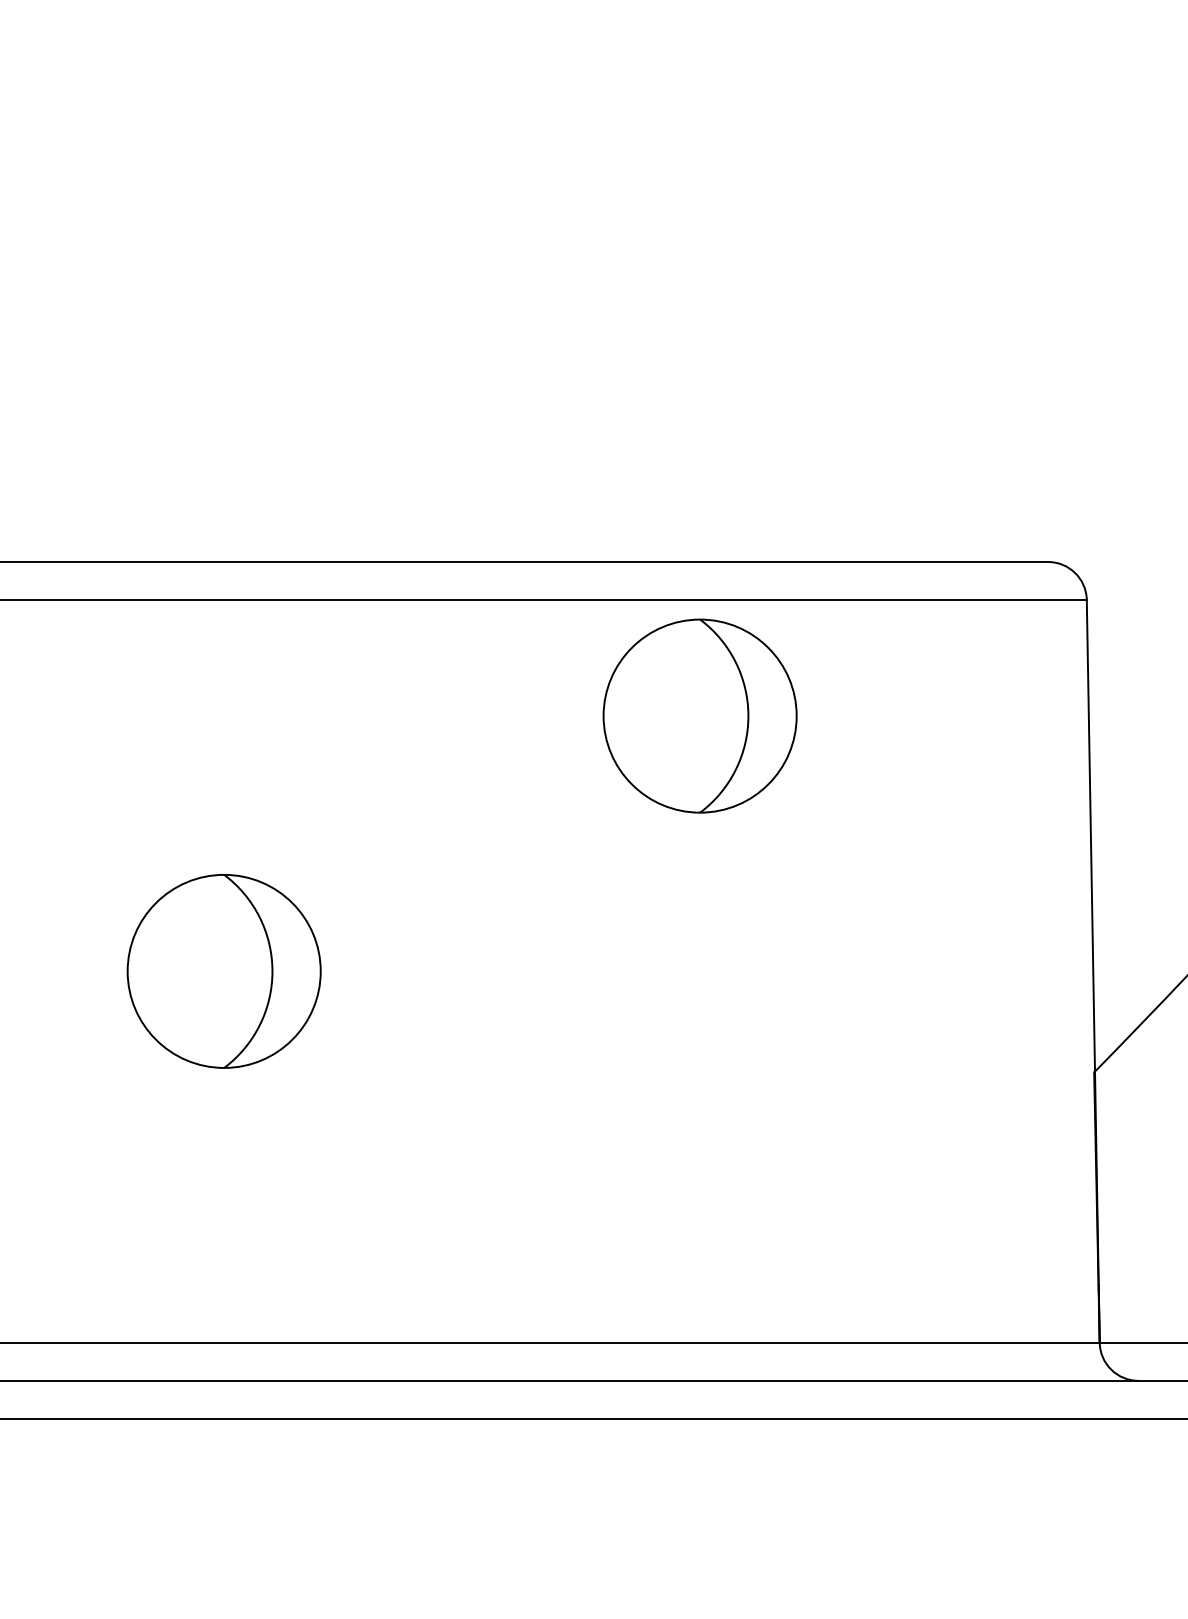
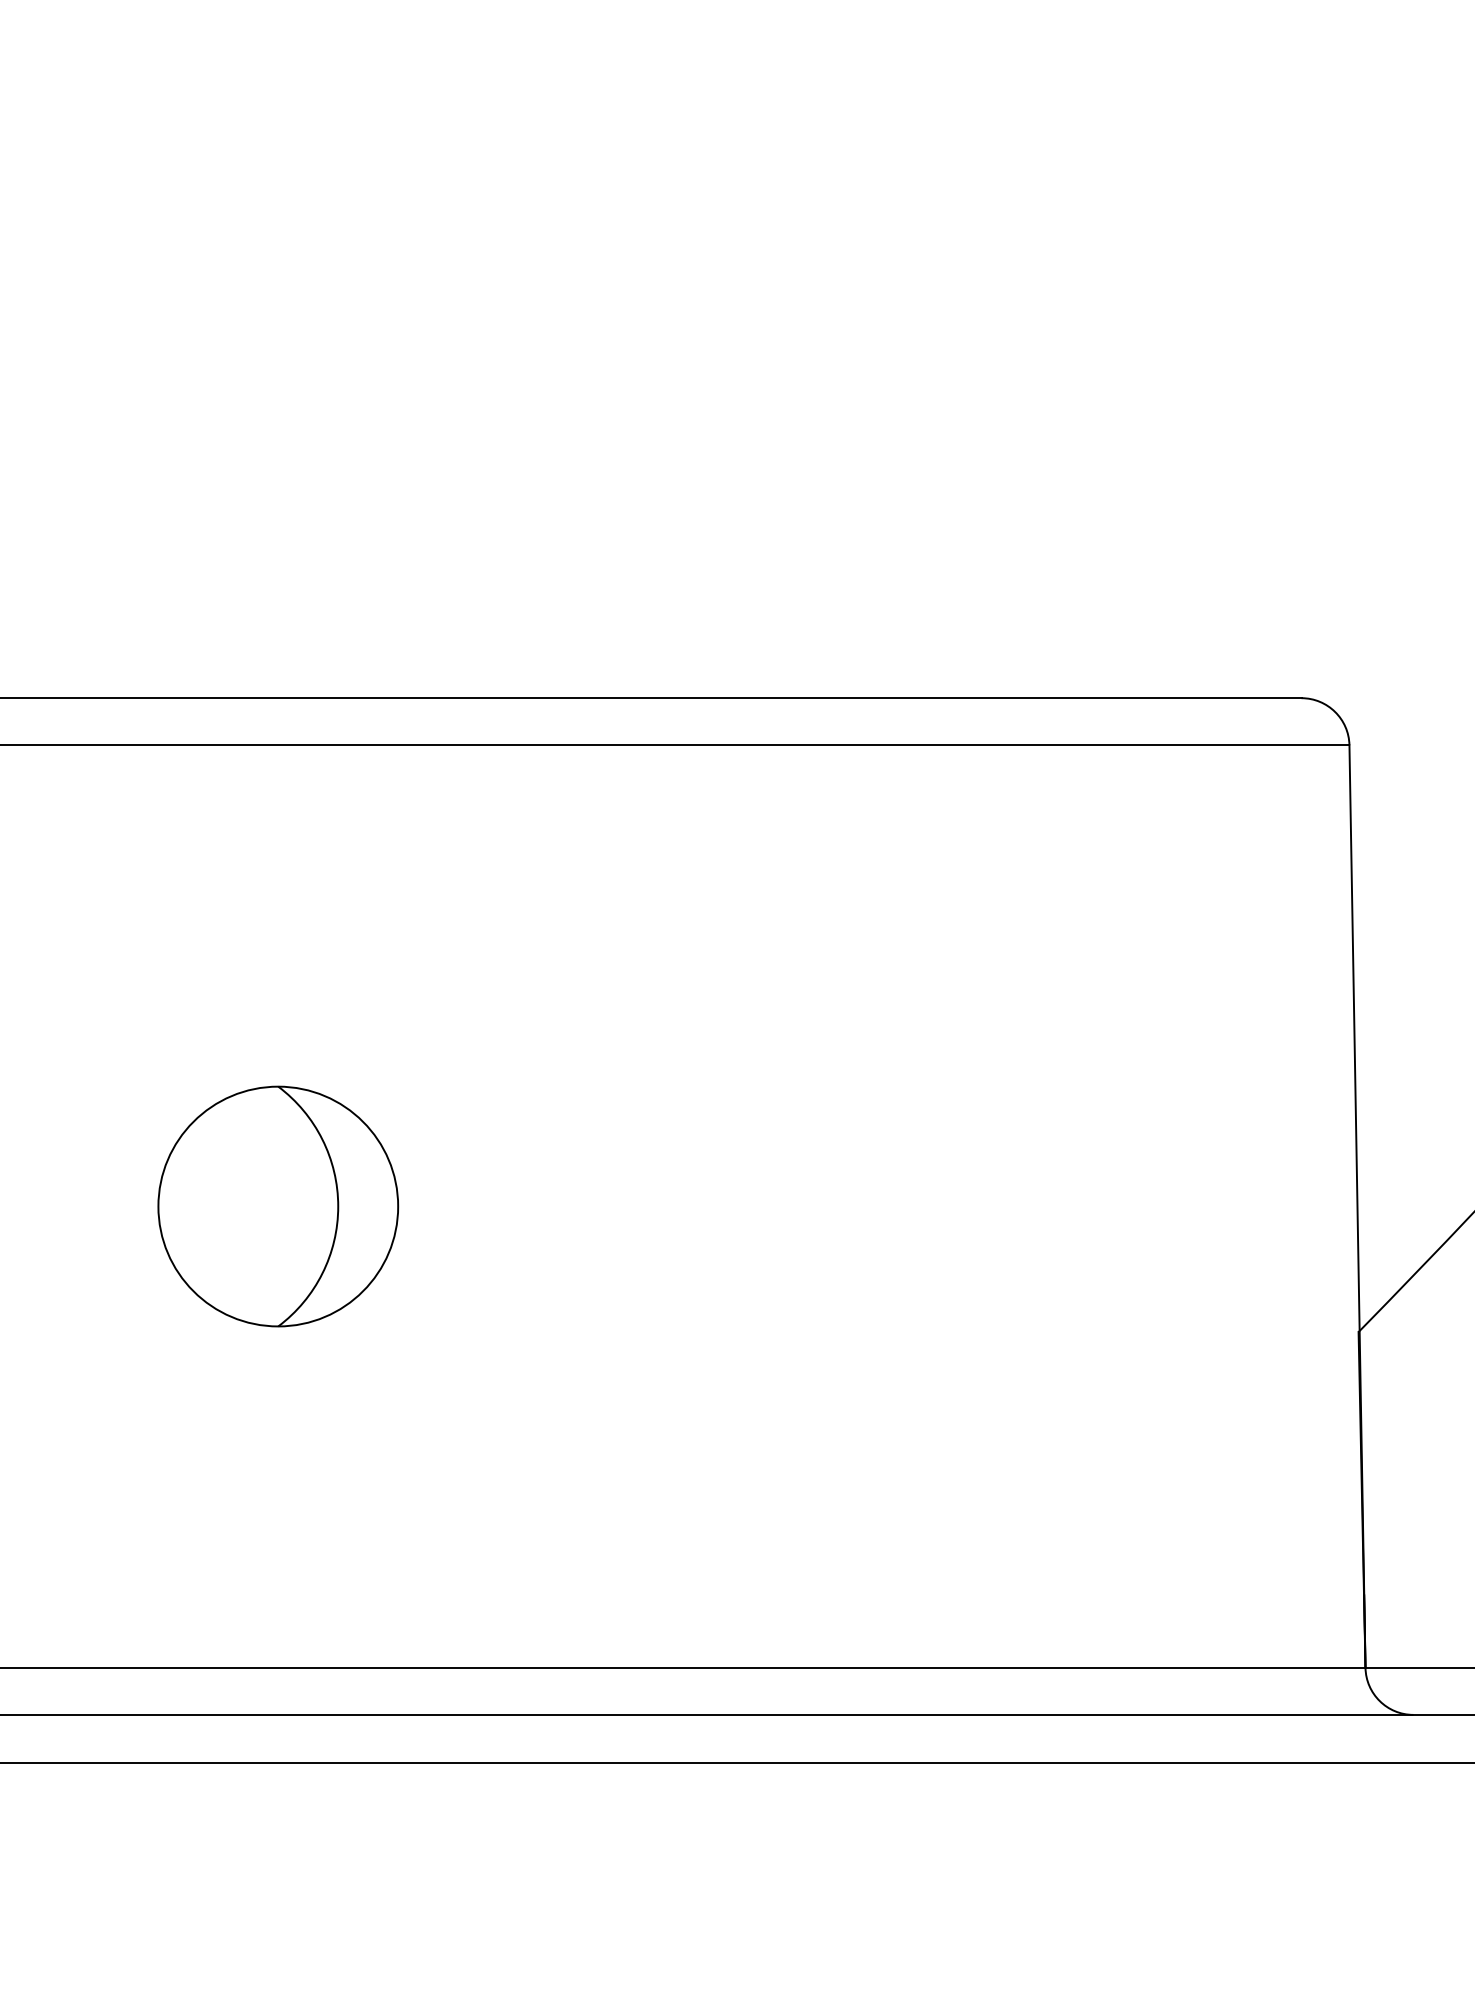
part: (700, 716) -> (869, 889), removed

